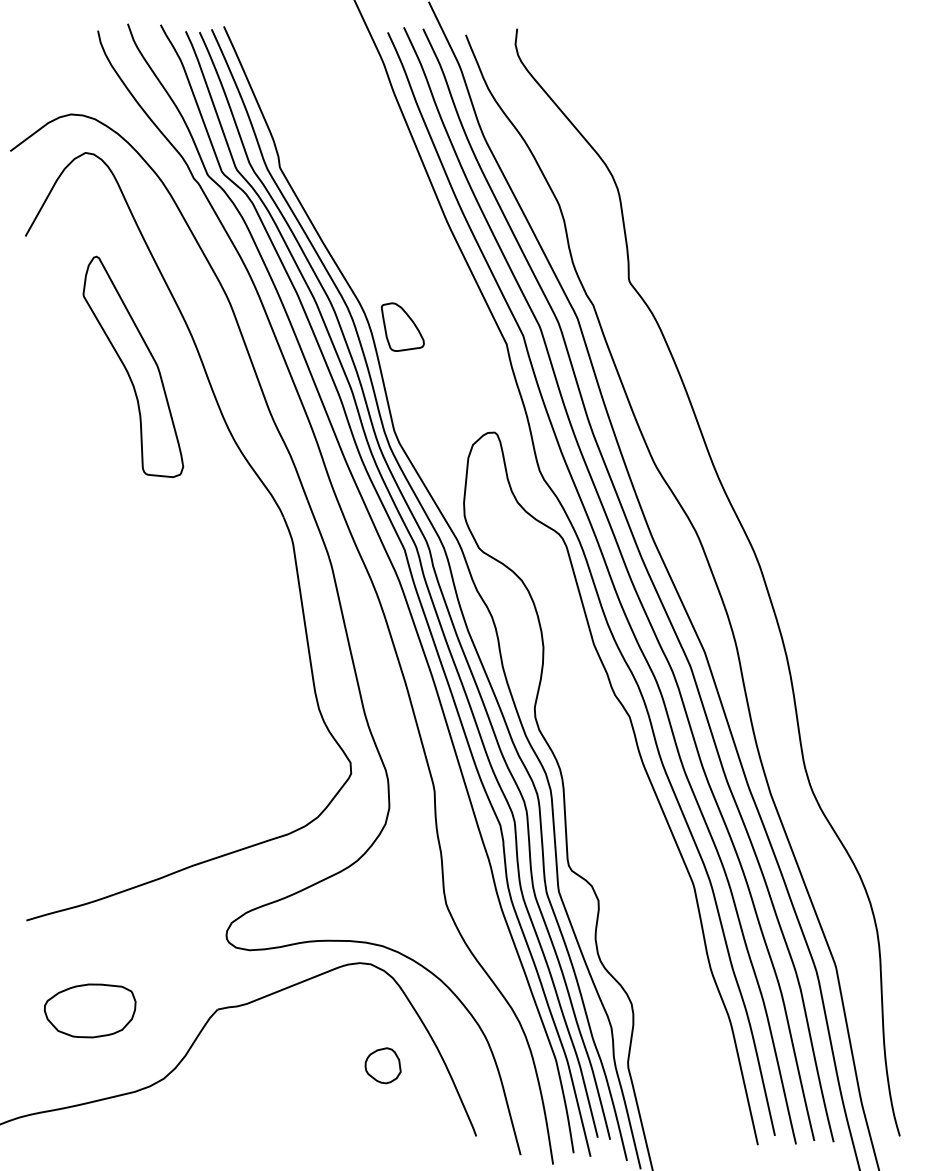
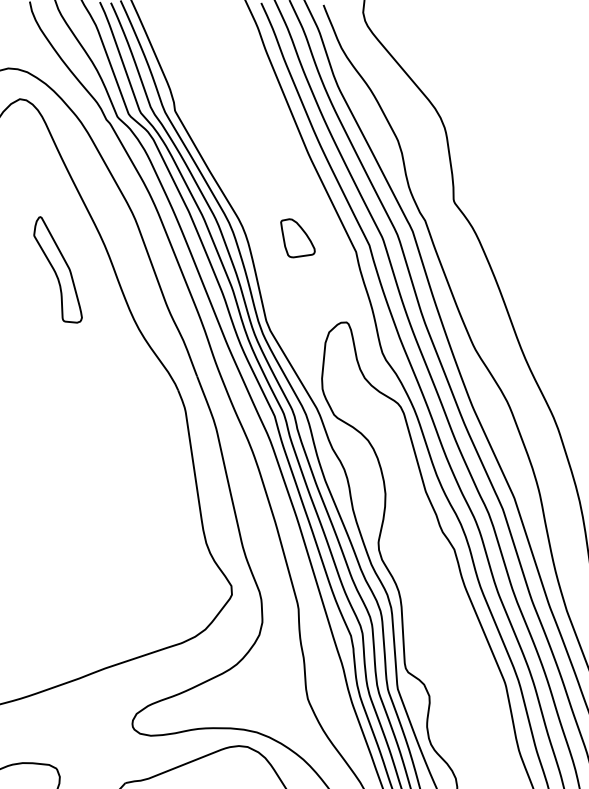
part: (402, 326) -> (297, 237), moved
part: (133, 366) -> (58, 269), size x0.6

